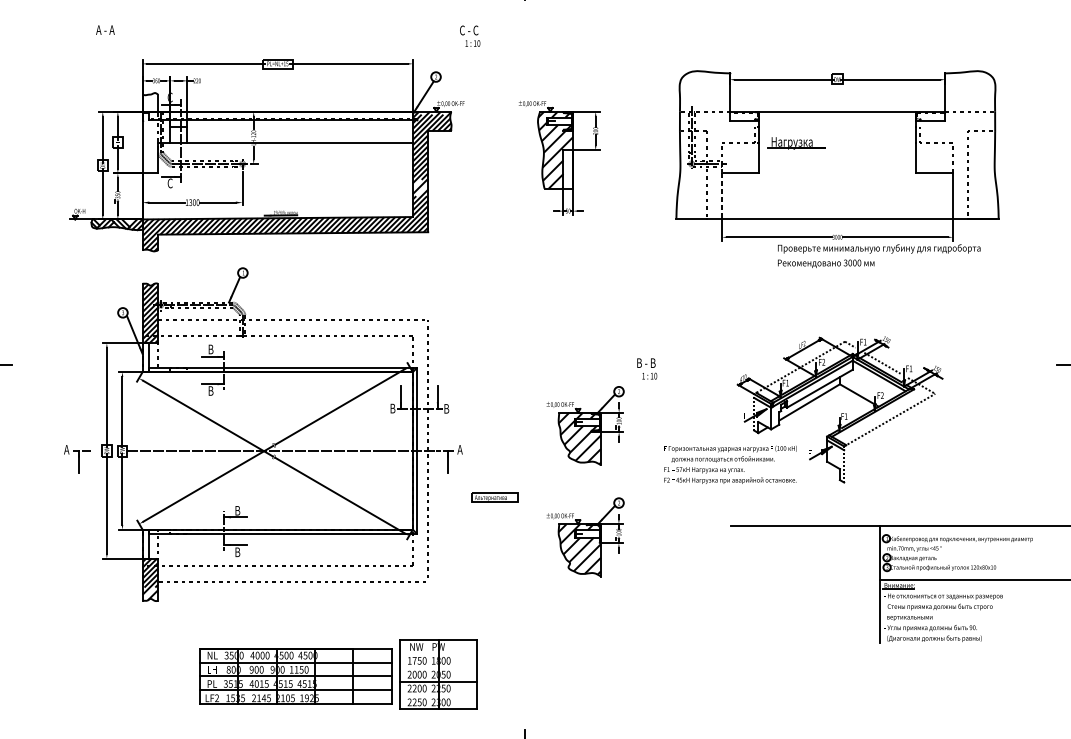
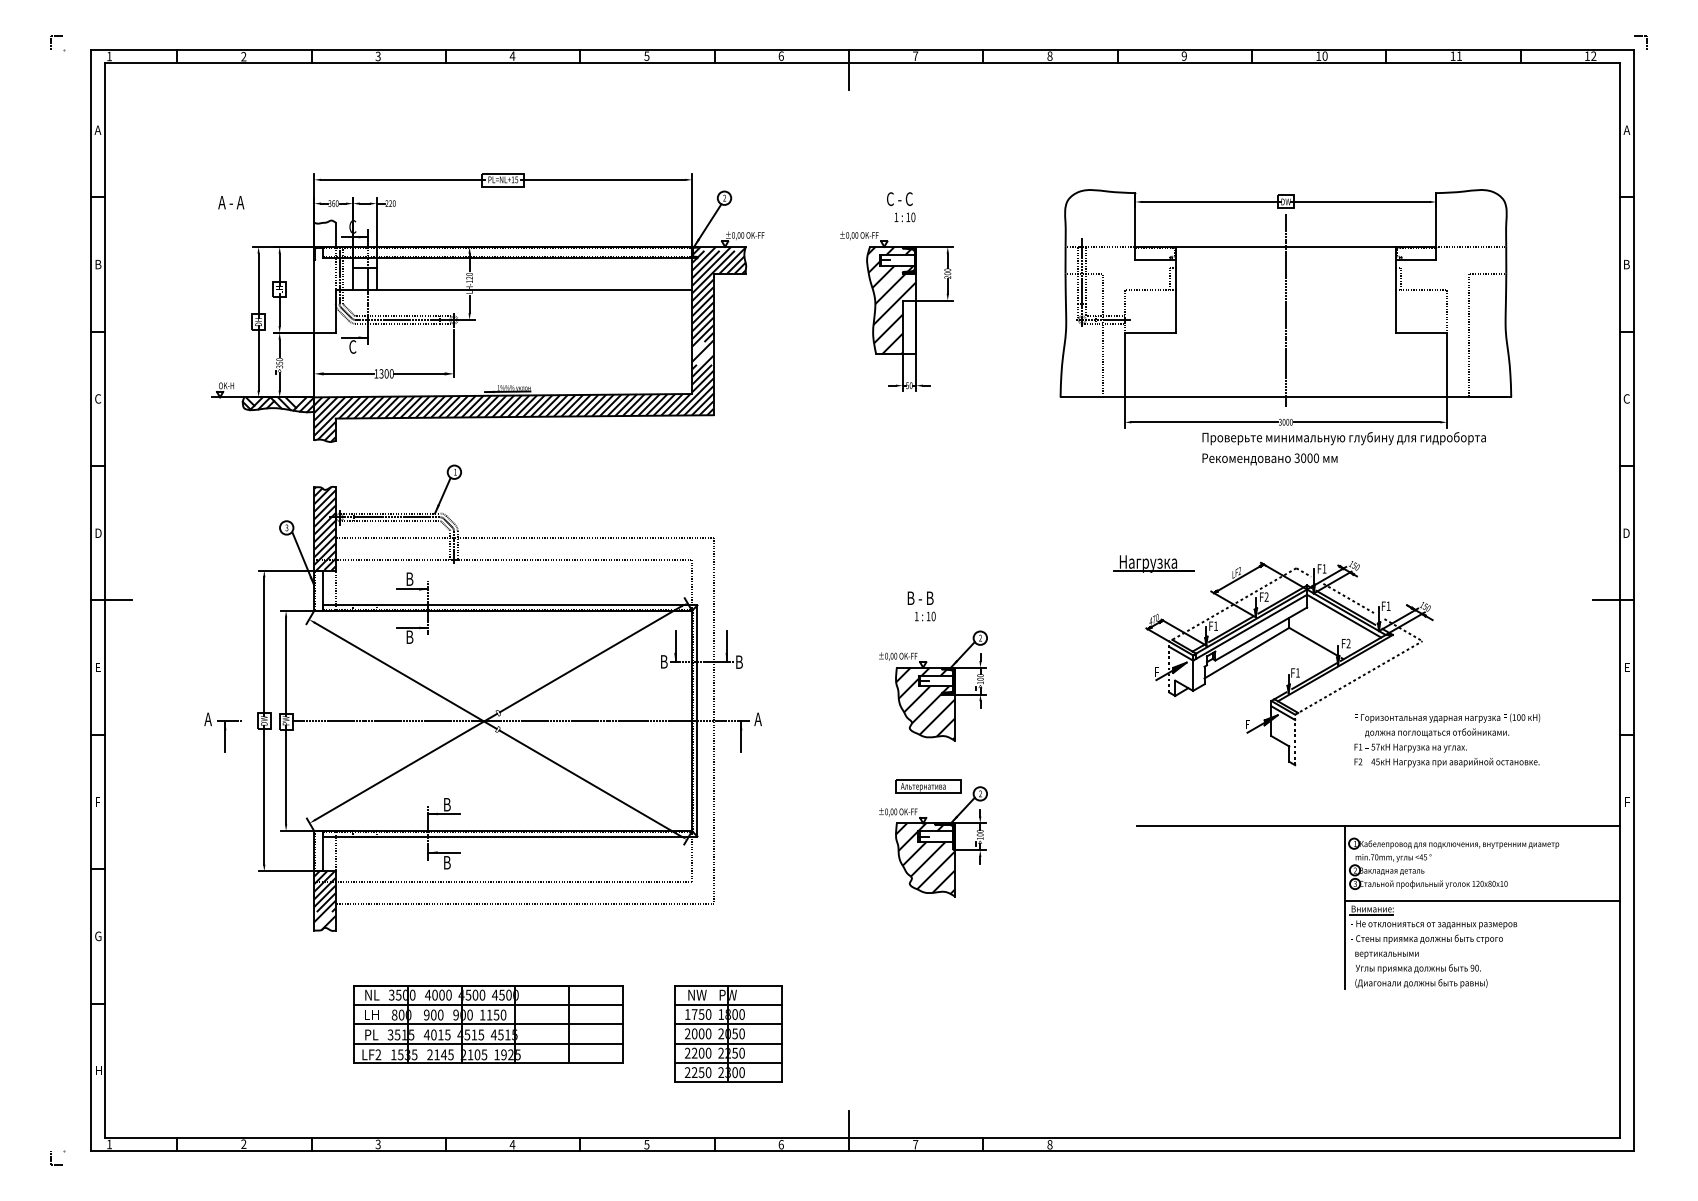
text: (105, 30) -> (231, 202), moved
text: (470, 36) -> (901, 207), moved
part: (795, 143) -> (1153, 563), moved
line: (837, 157) -> (1285, 310), added
line: (722, 196) -> (1124, 365), dashed -> solid
text: (647, 369) -> (921, 606), moved
text: (730, 464) -> (1447, 740), moved
part: (494, 497) -> (928, 786), moved
line: (438, 653) -> (728, 1004), added
line: (438, 667) -> (728, 1024), added
part: (295, 676) -> (488, 1024), moved
line: (438, 695) -> (728, 1062), added

